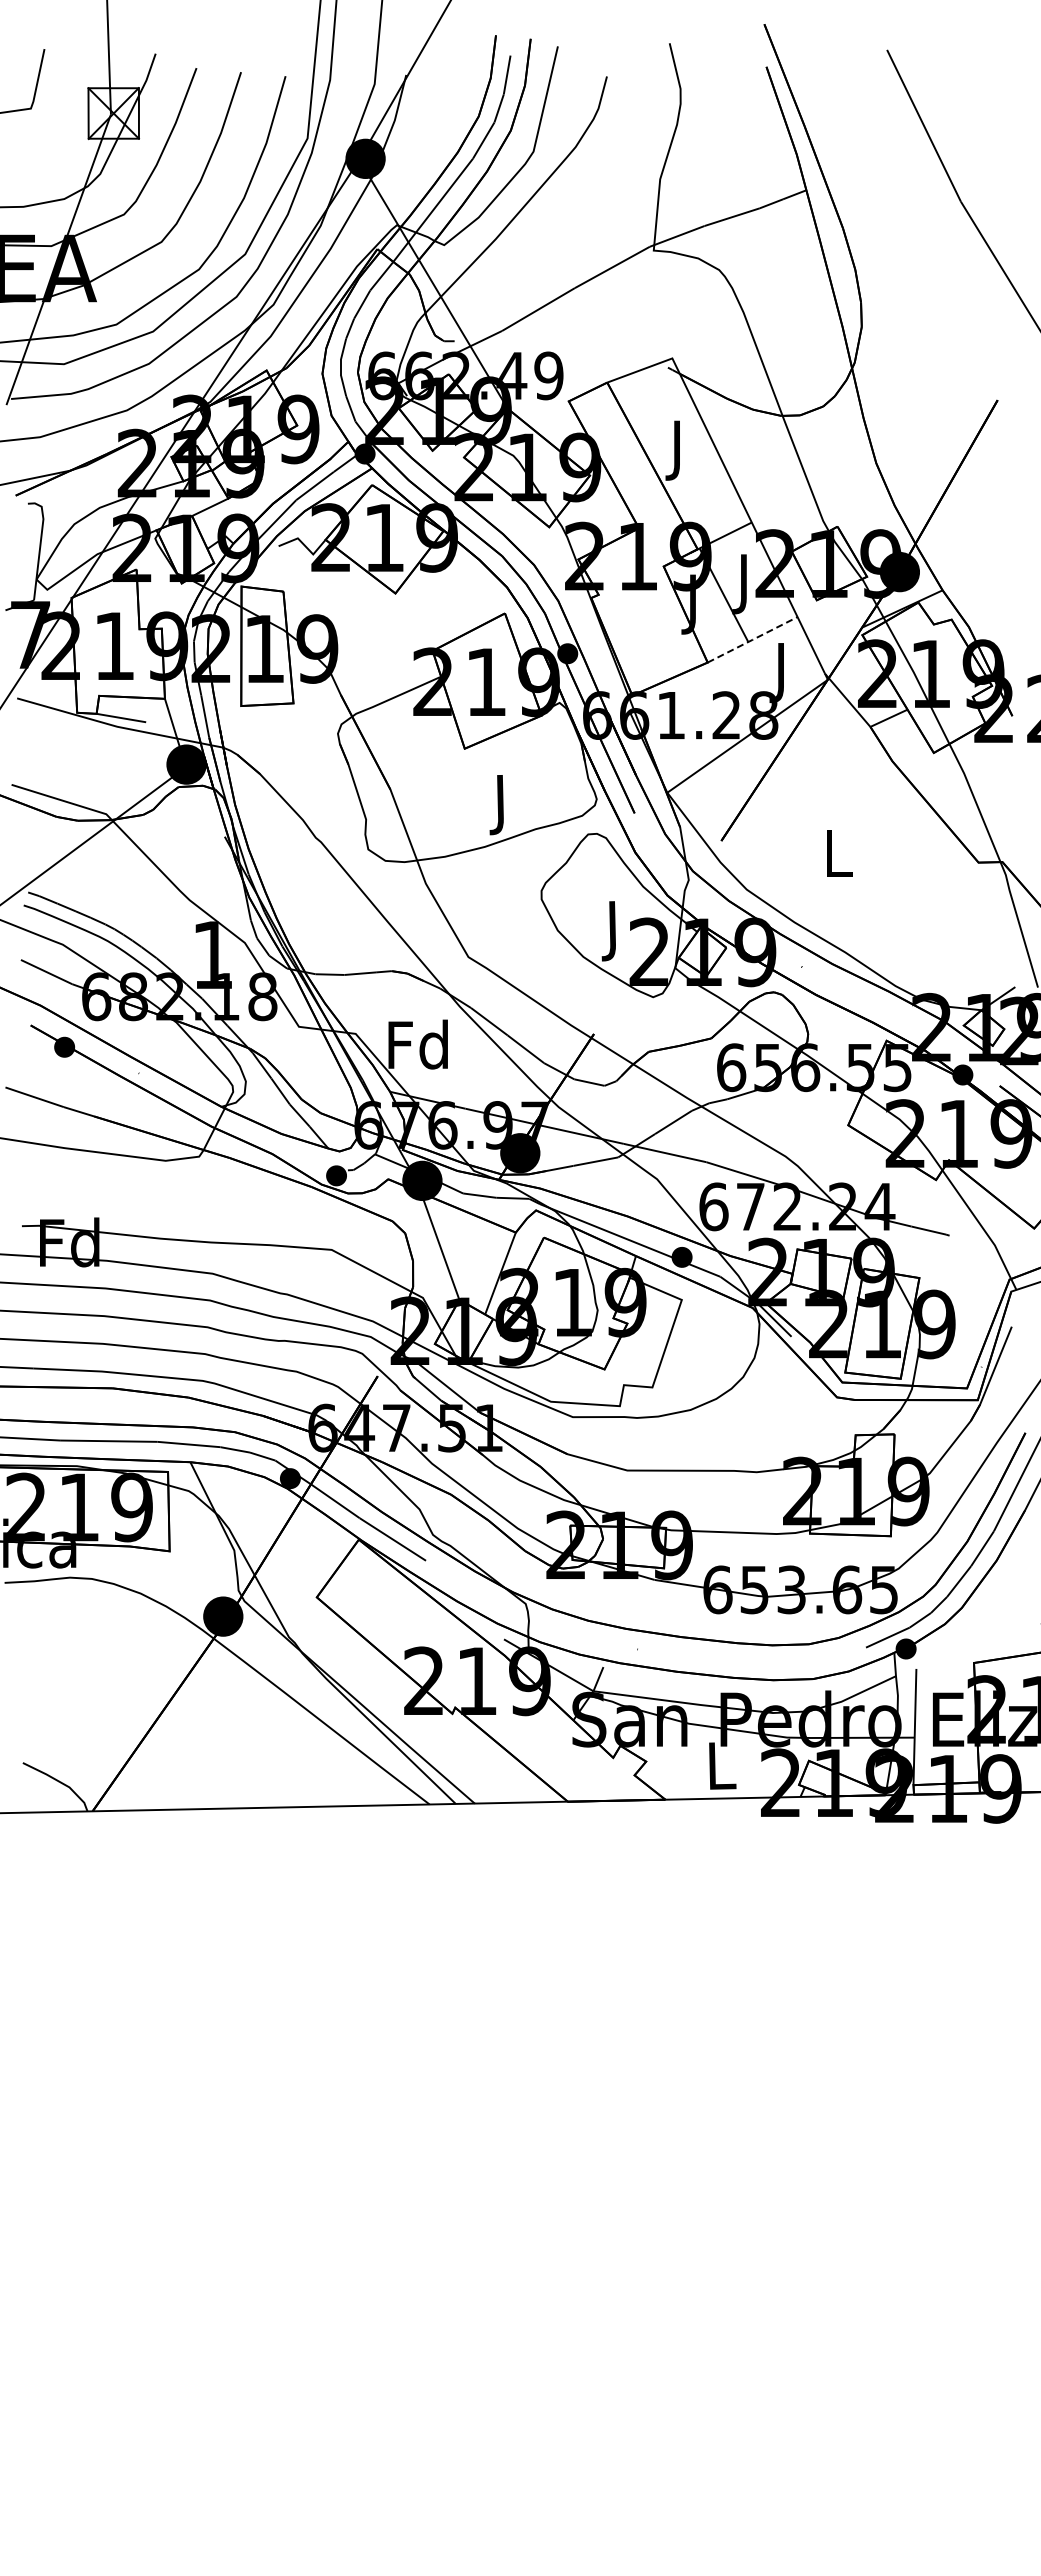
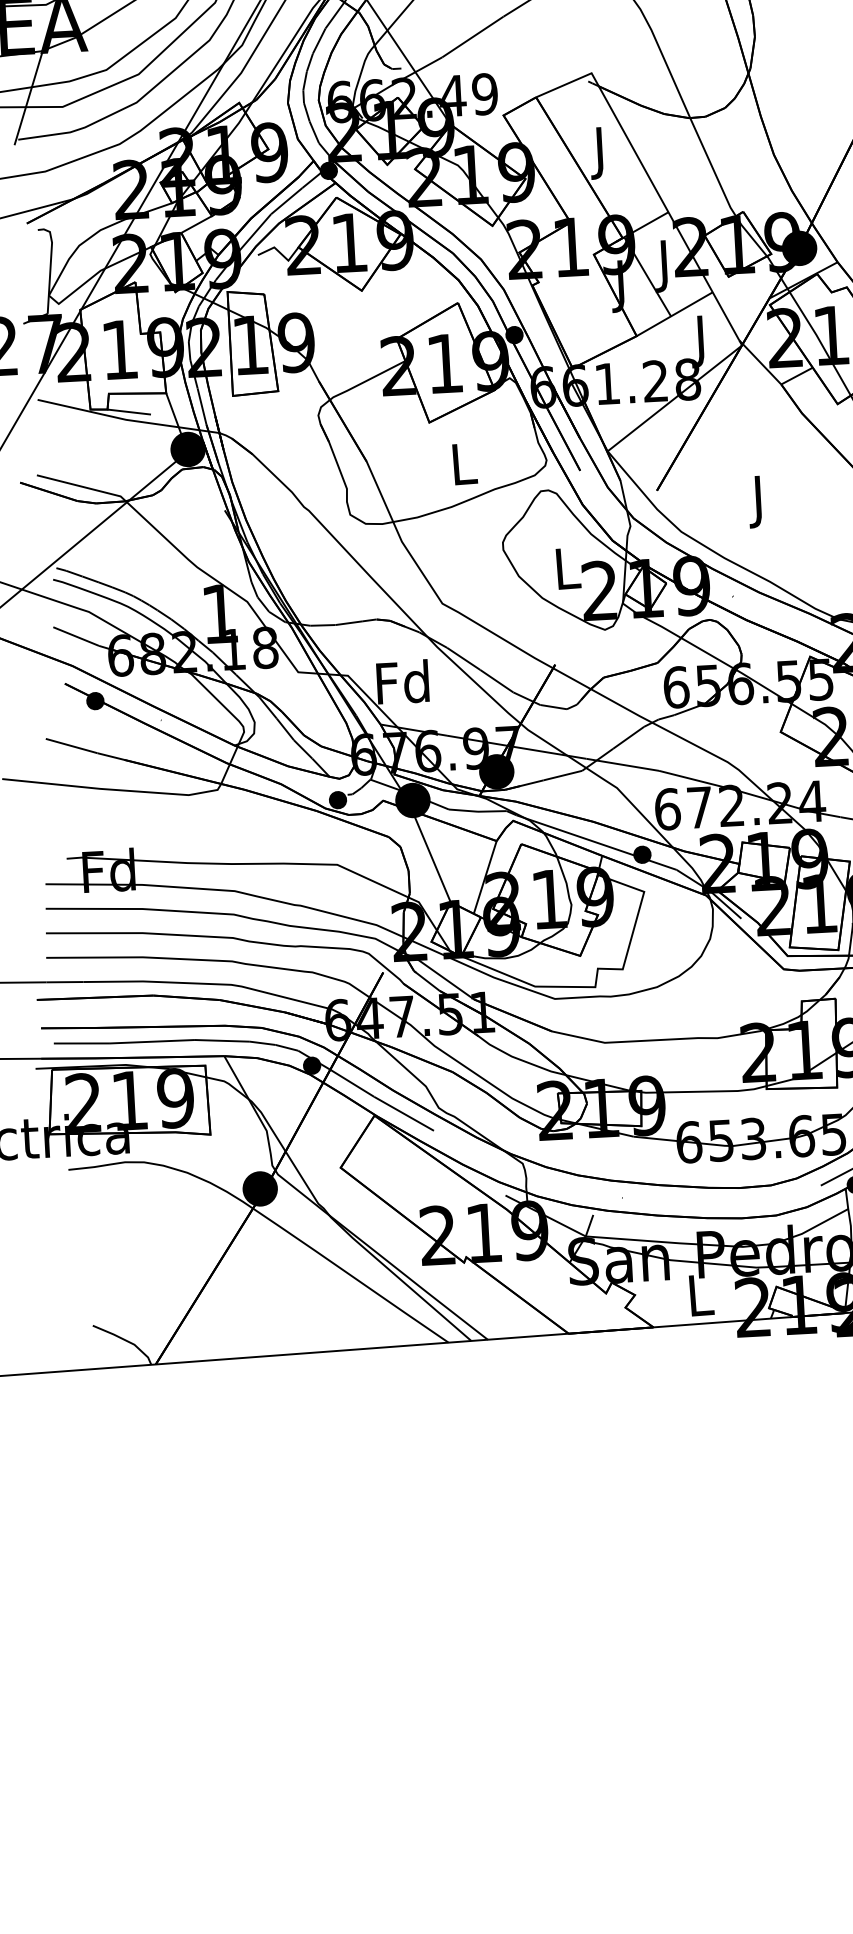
line: (752, 639) -> (674, 313), dashed -> solid
text: (502, 805) -> (464, 470), J -> L
text: (838, 860) -> (759, 502), L -> J
text: (614, 931) -> (568, 574), J -> L

